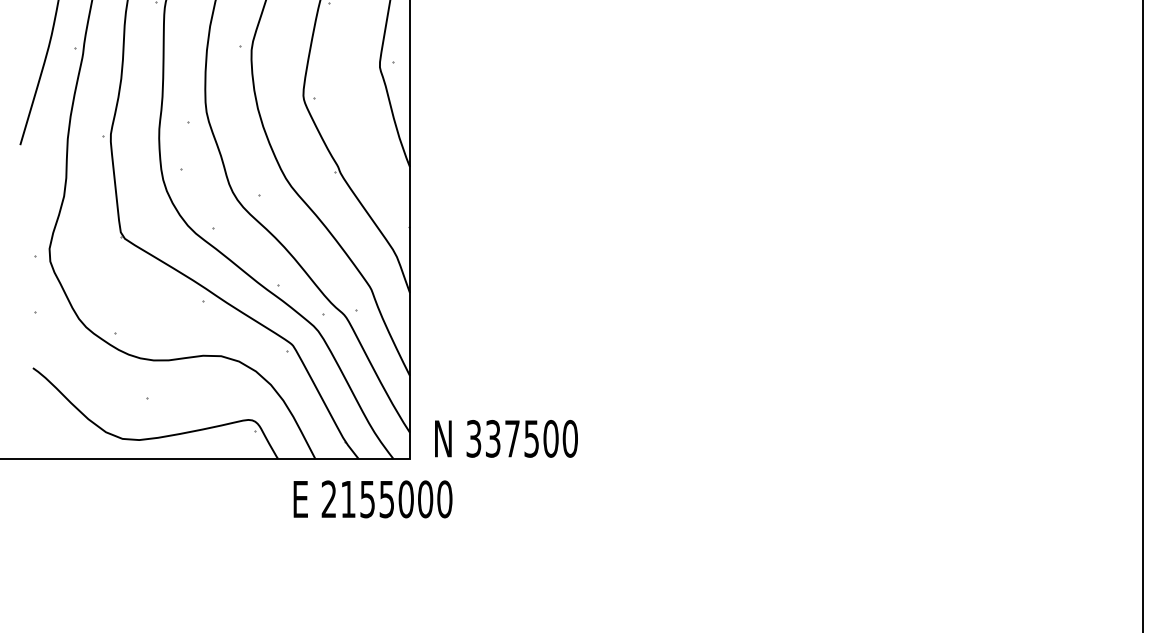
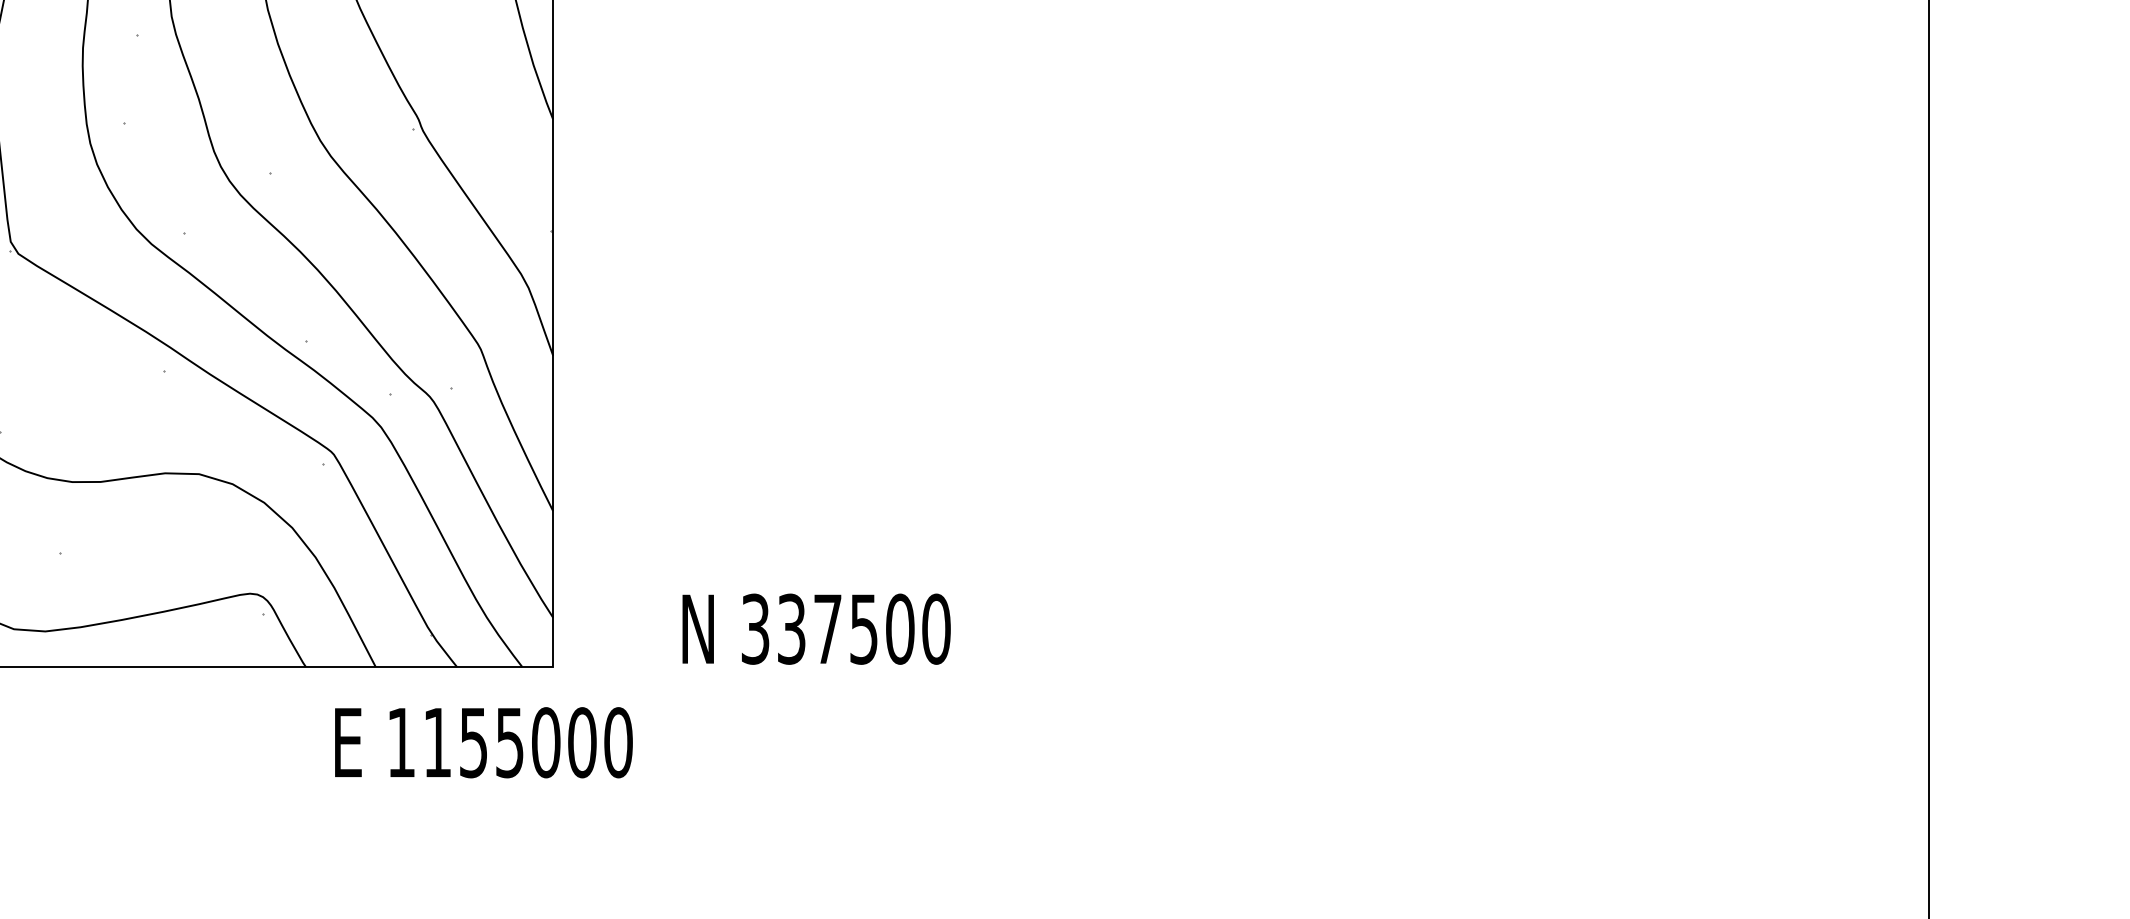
text: (506, 438) -> (816, 628), moved
text: (328, 498) -> (400, 741), 2155000 -> 1155000

